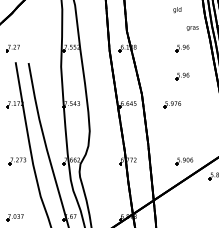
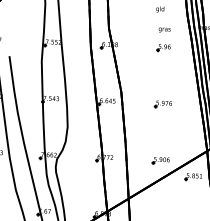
text: (192, 28) -> (164, 30), moved
part: (182, 76) -> (162, 76), removed
part: (172, 104) -> (163, 104), moved

